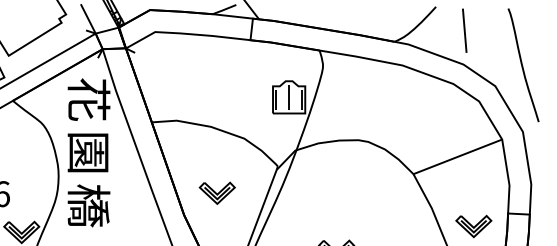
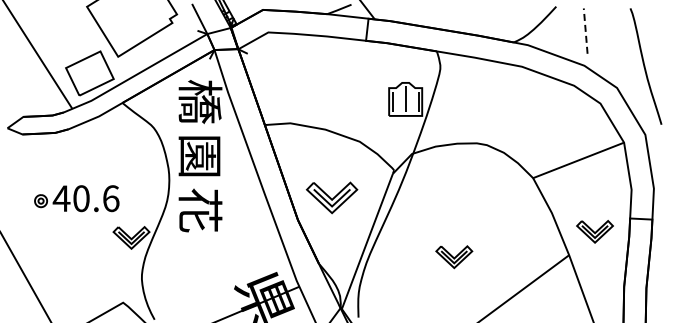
line: (464, 31) -> (585, 31), solid -> dashed
text: (89, 100) -> (200, 102), 花 -> 橋
part: (216, 193) -> (331, 197), size x1.4
text: (89, 205) -> (200, 210), 橋 -> 花

